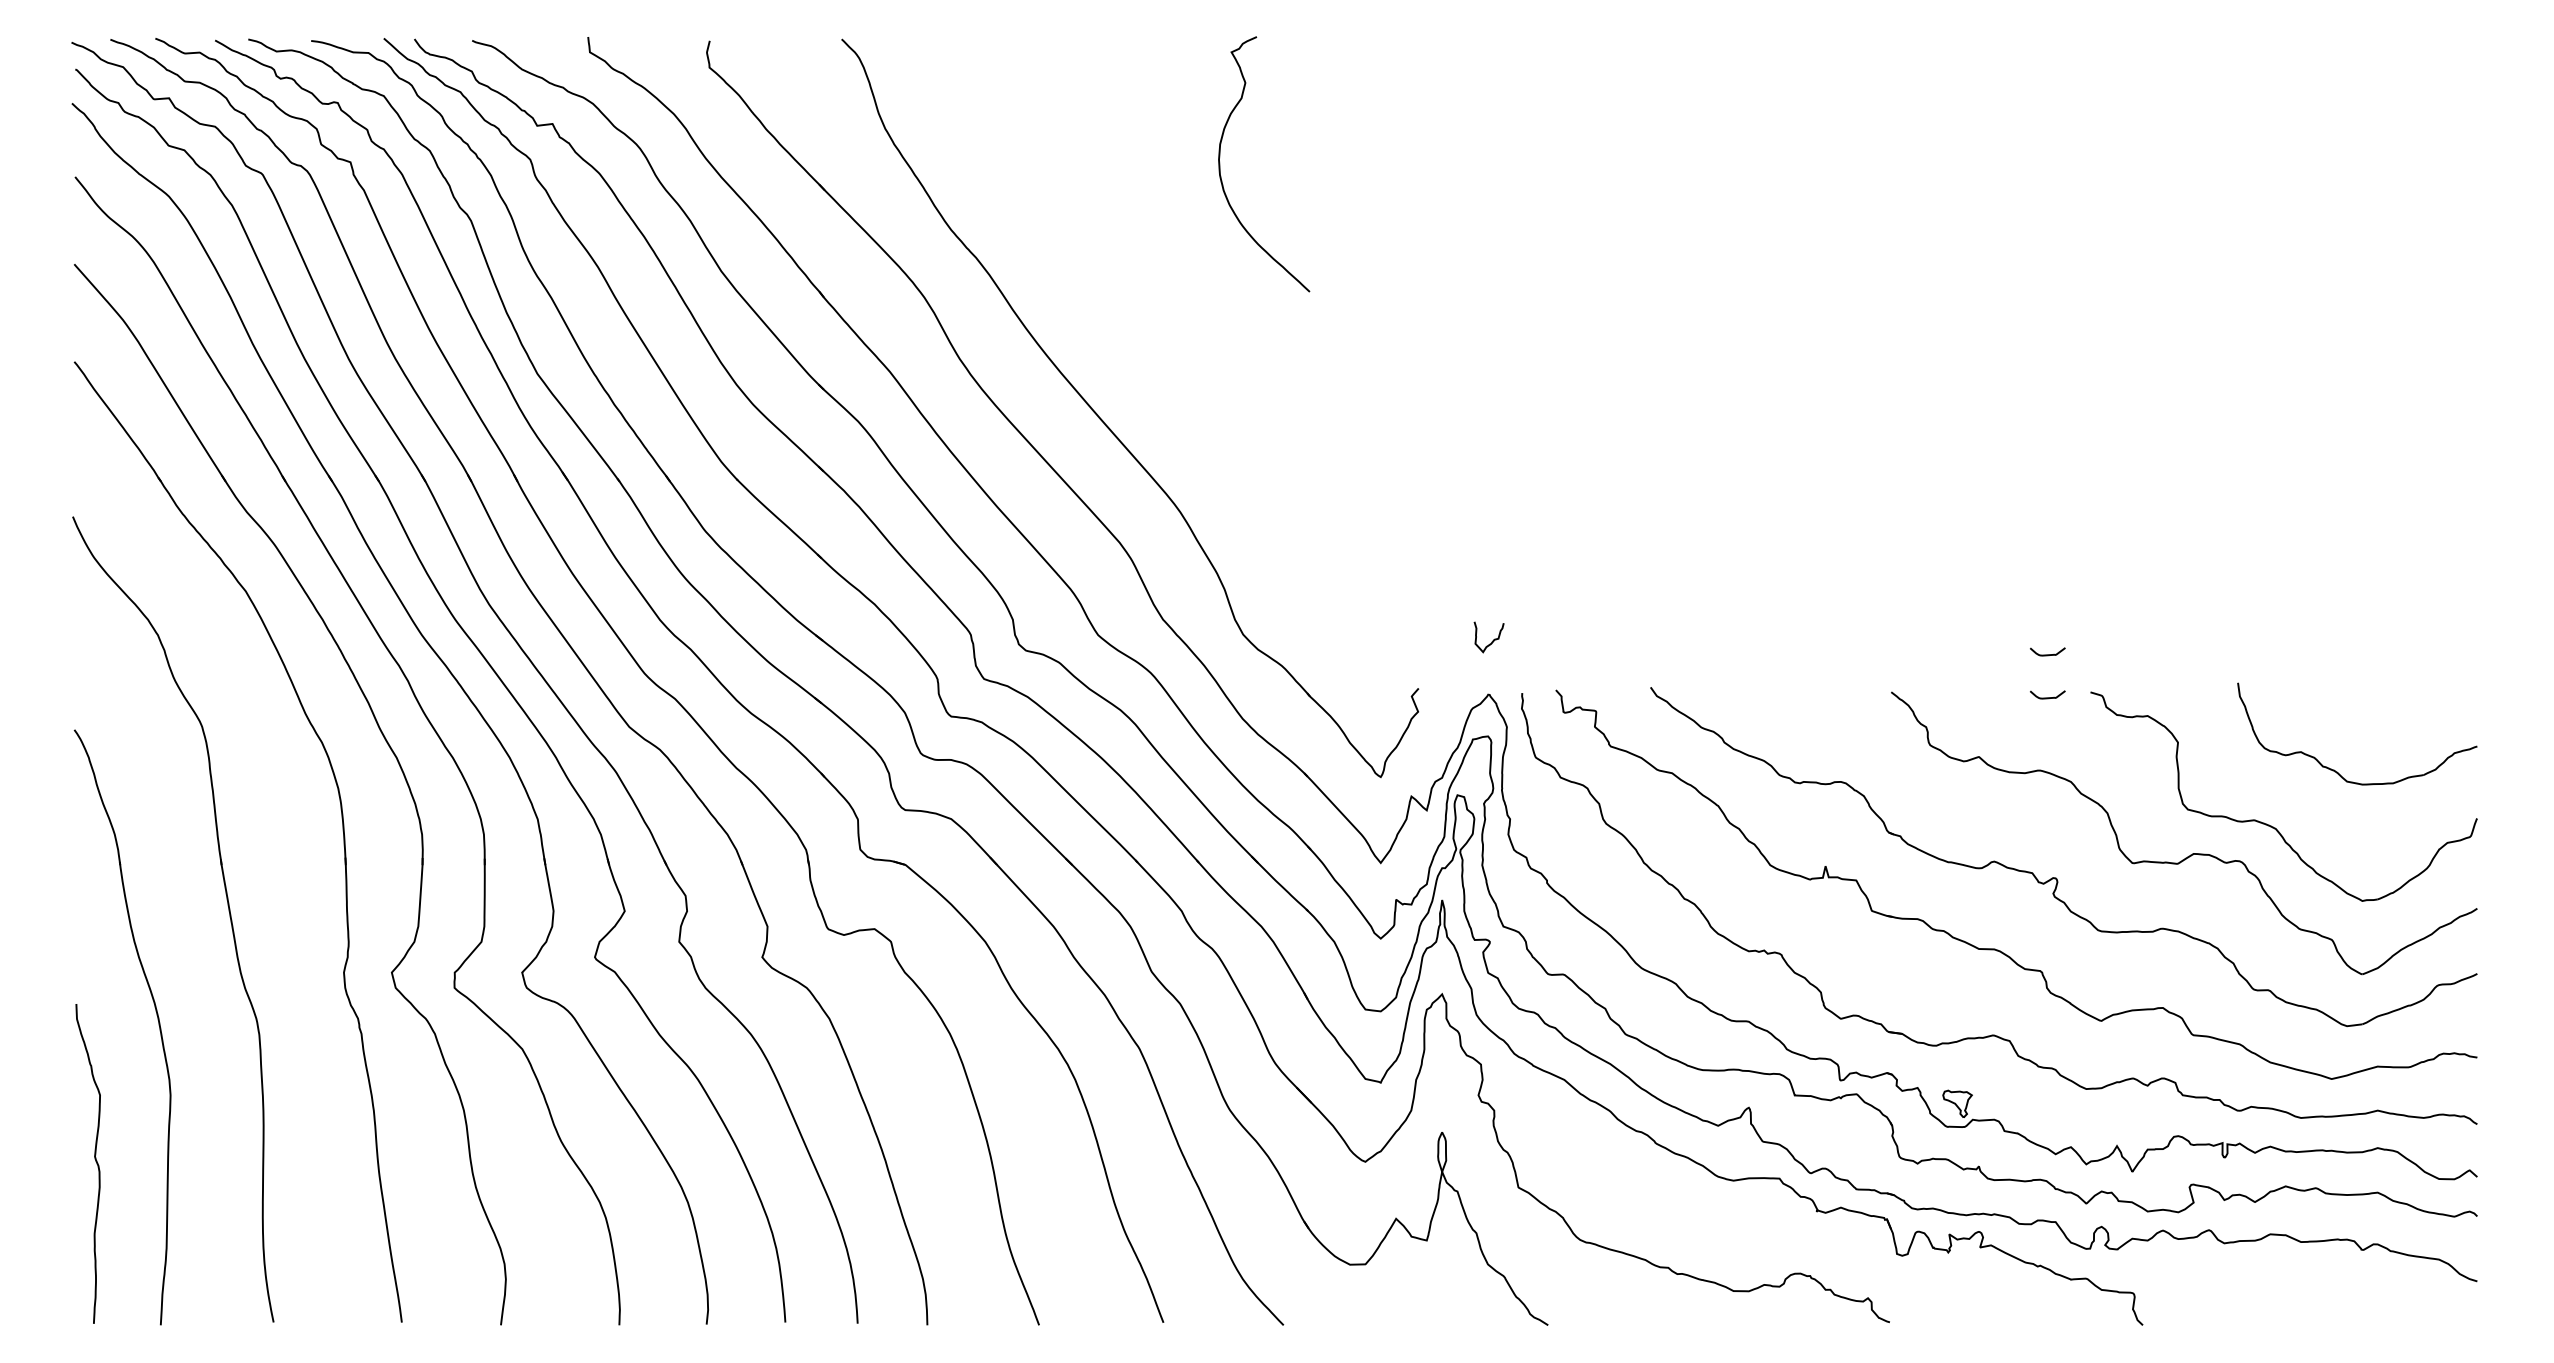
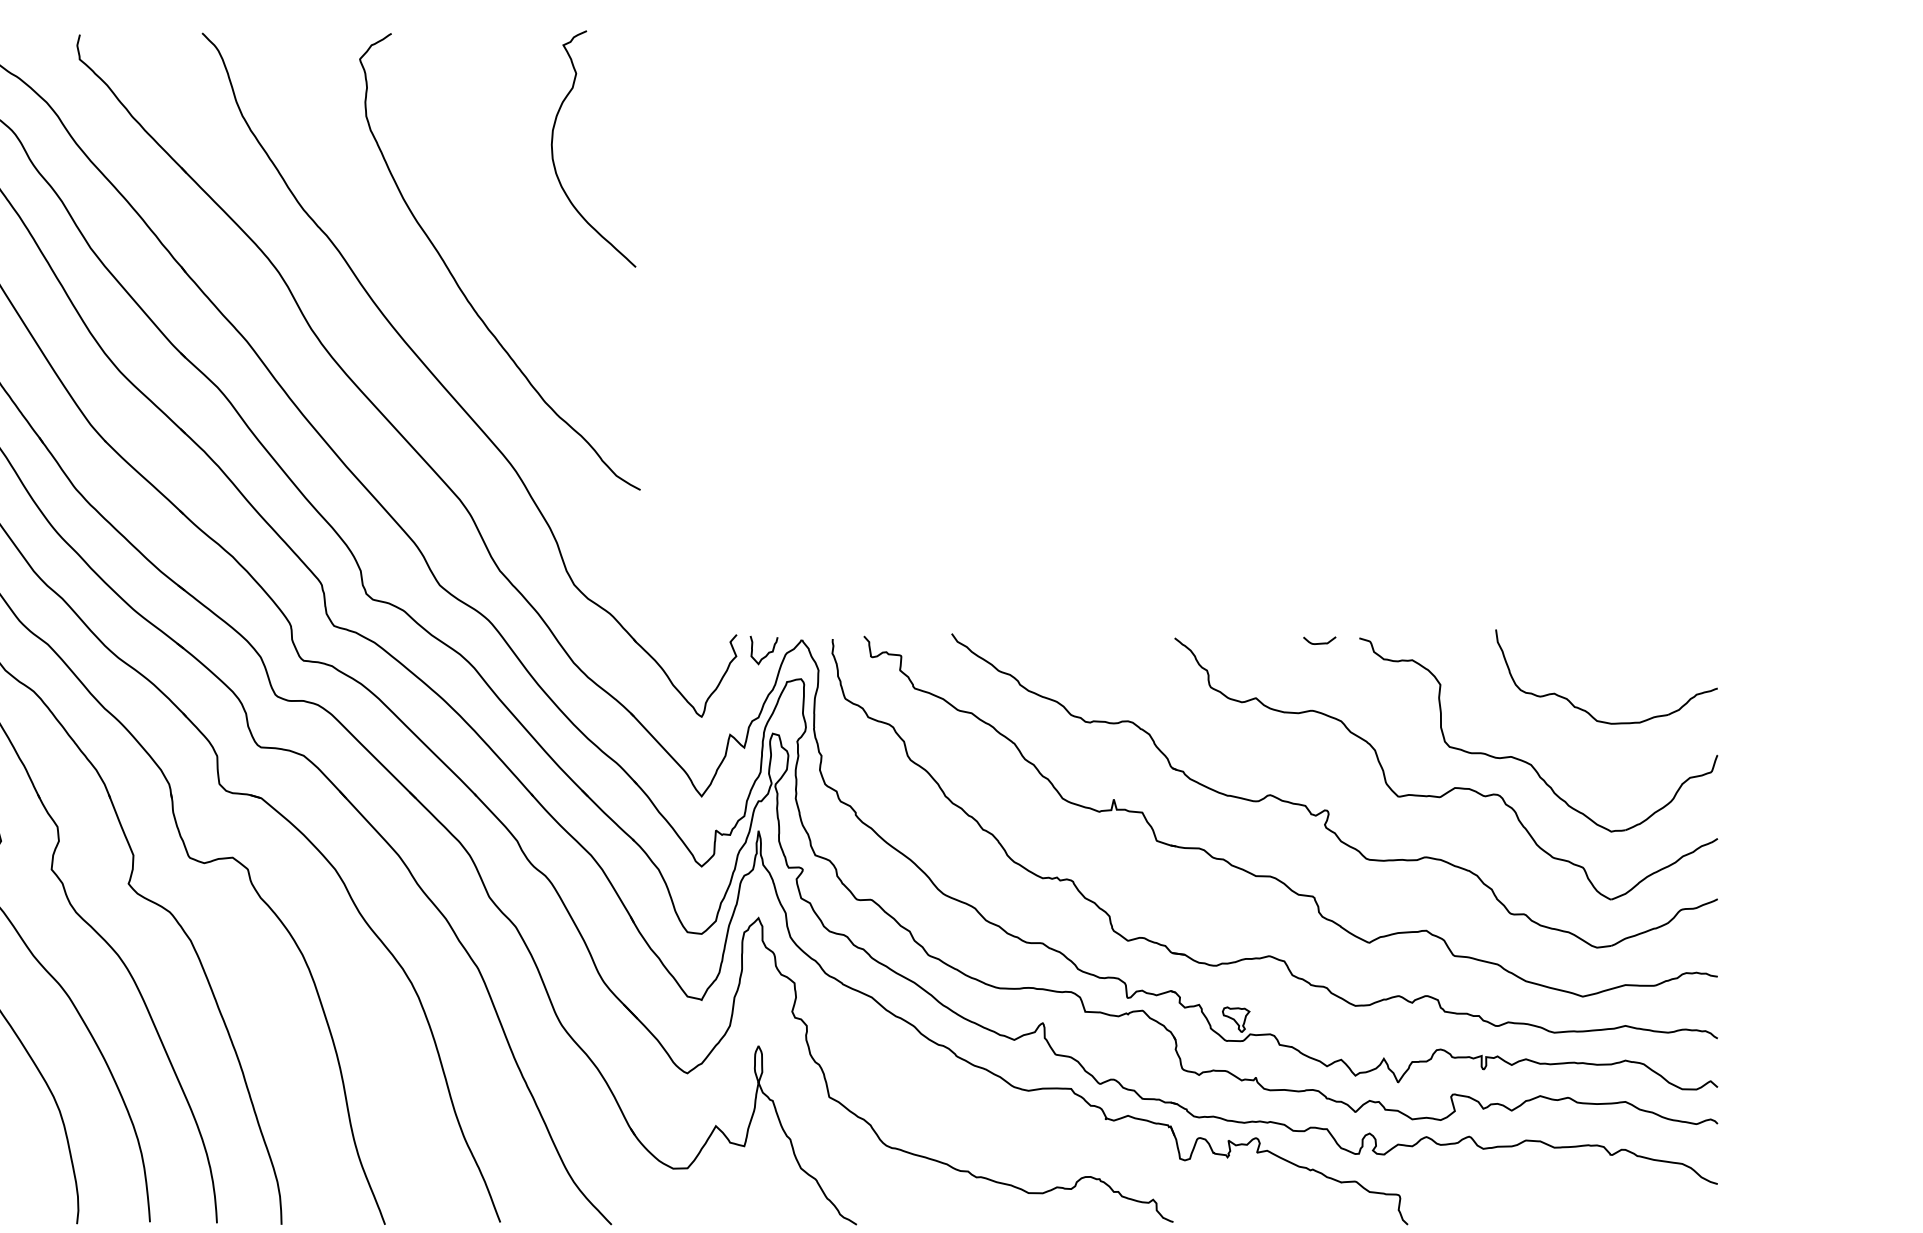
curve: (1120, 313) -> (460, 287), added
curve: (1492, 640) -> (767, 653), moved
curve: (2047, 654) -> (1319, 603), removed

